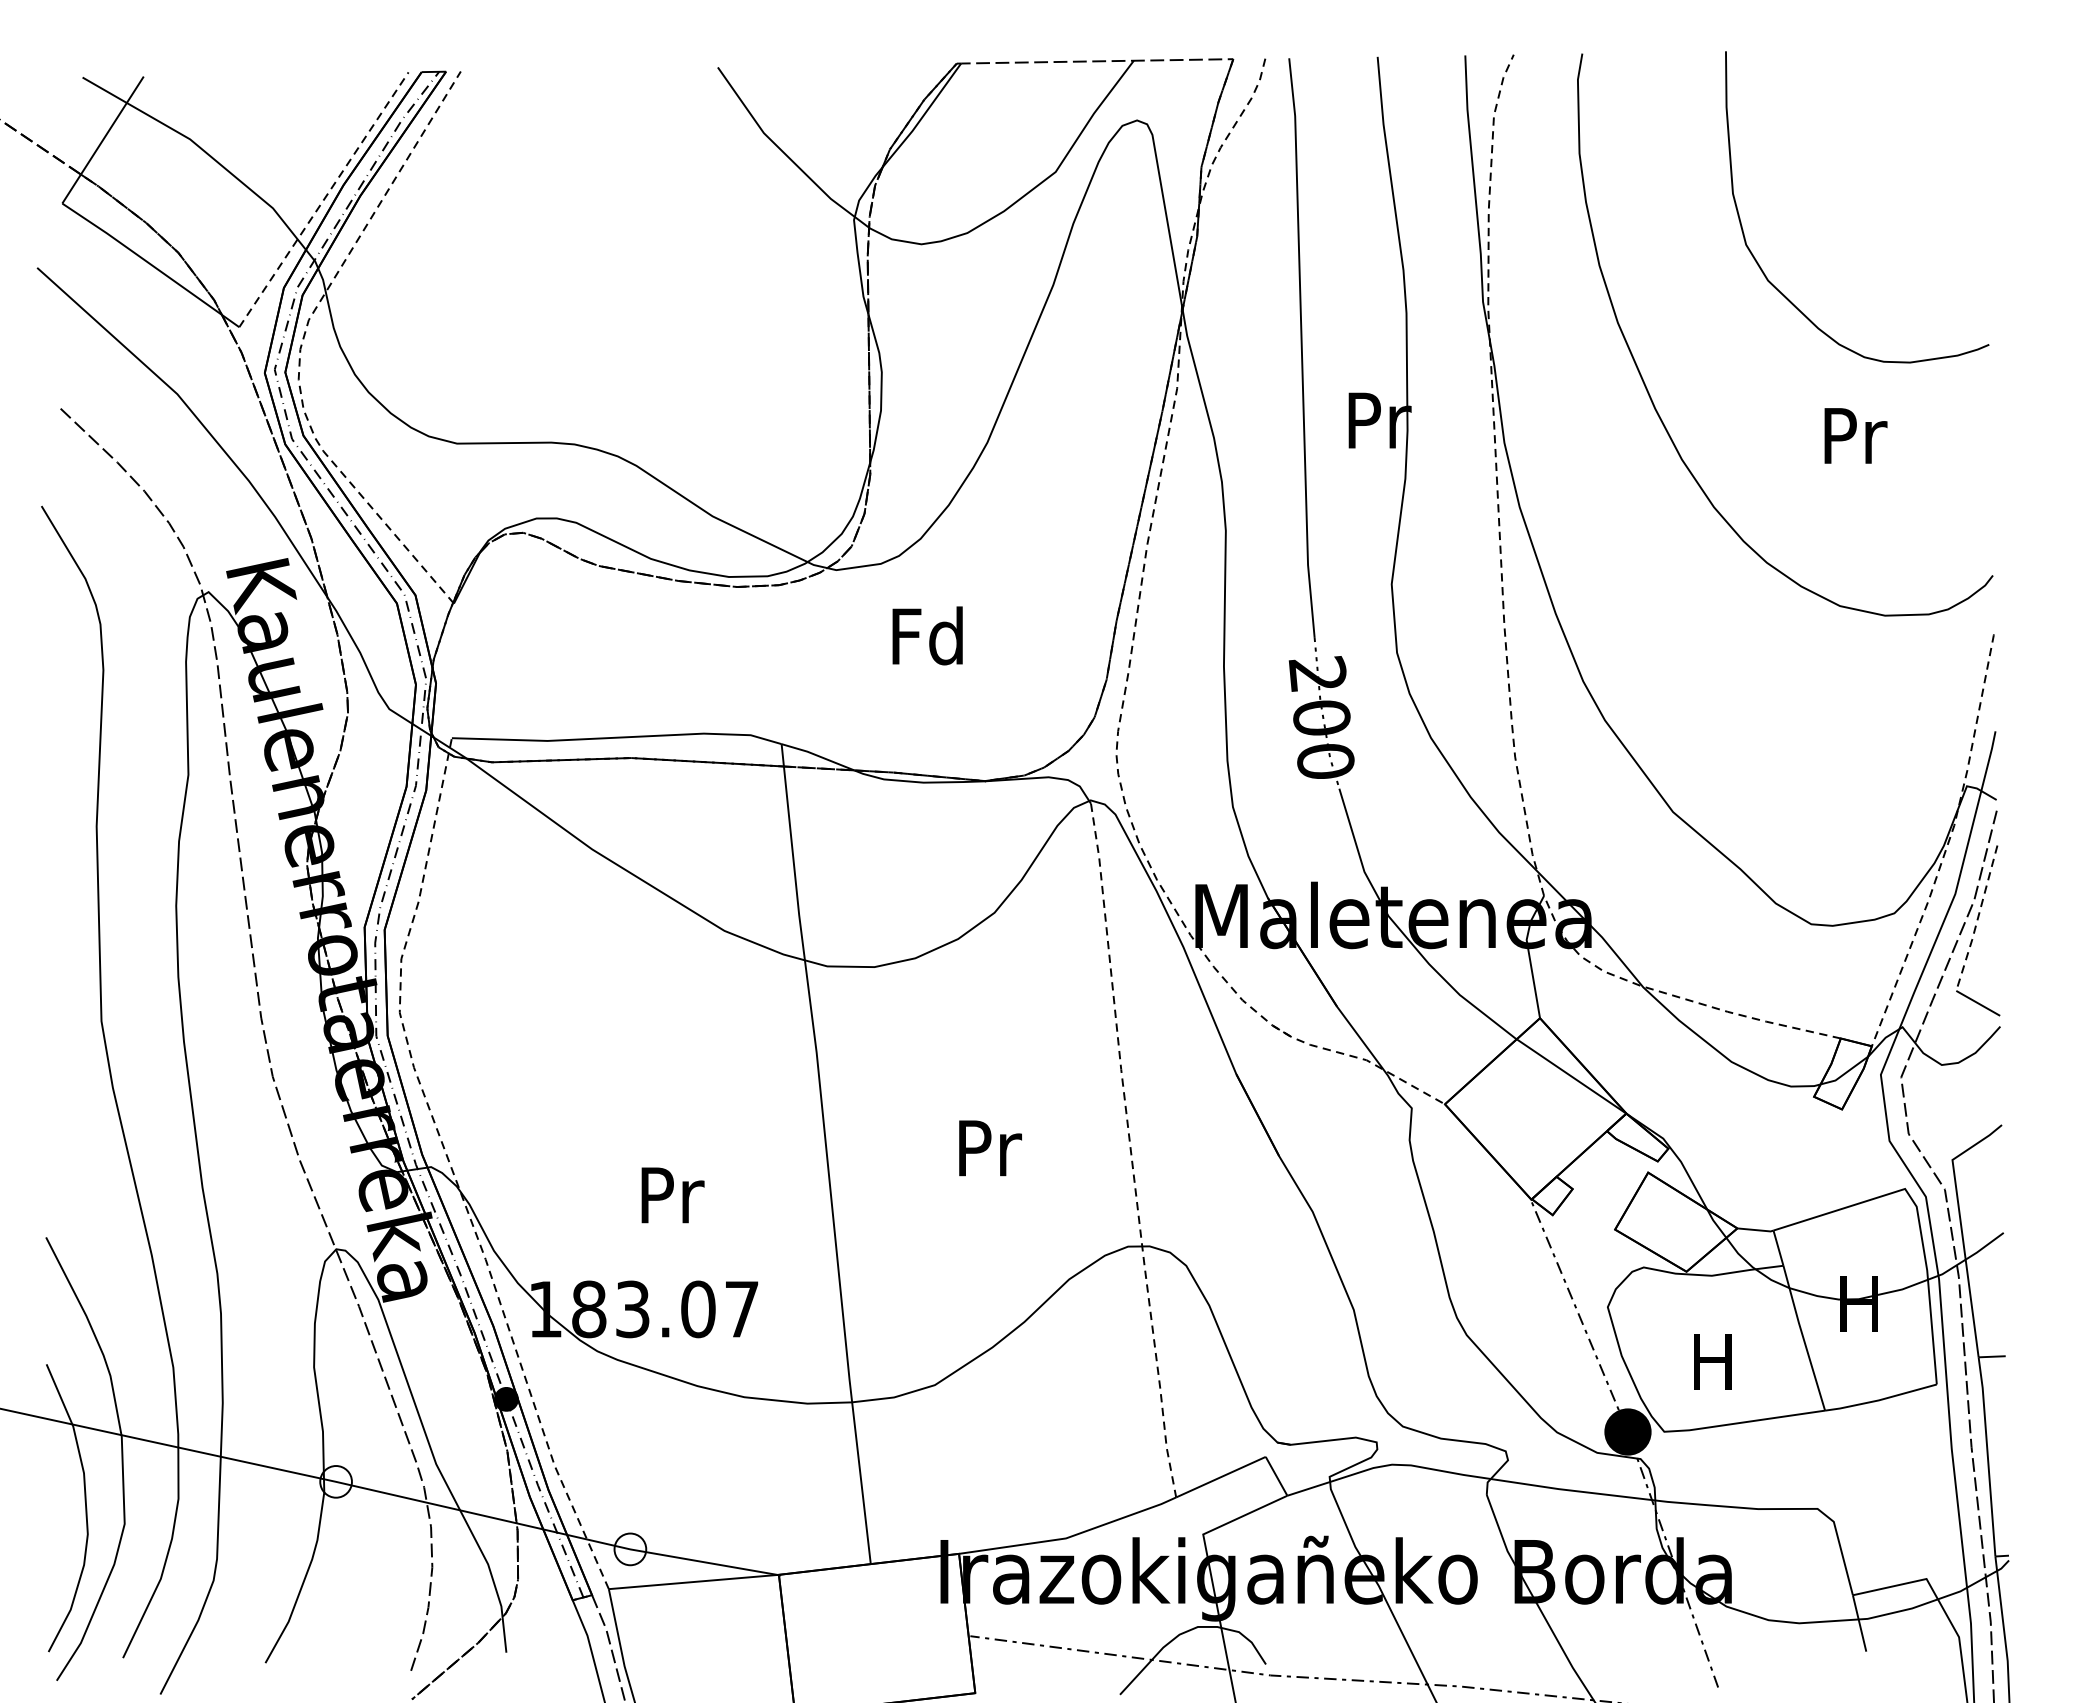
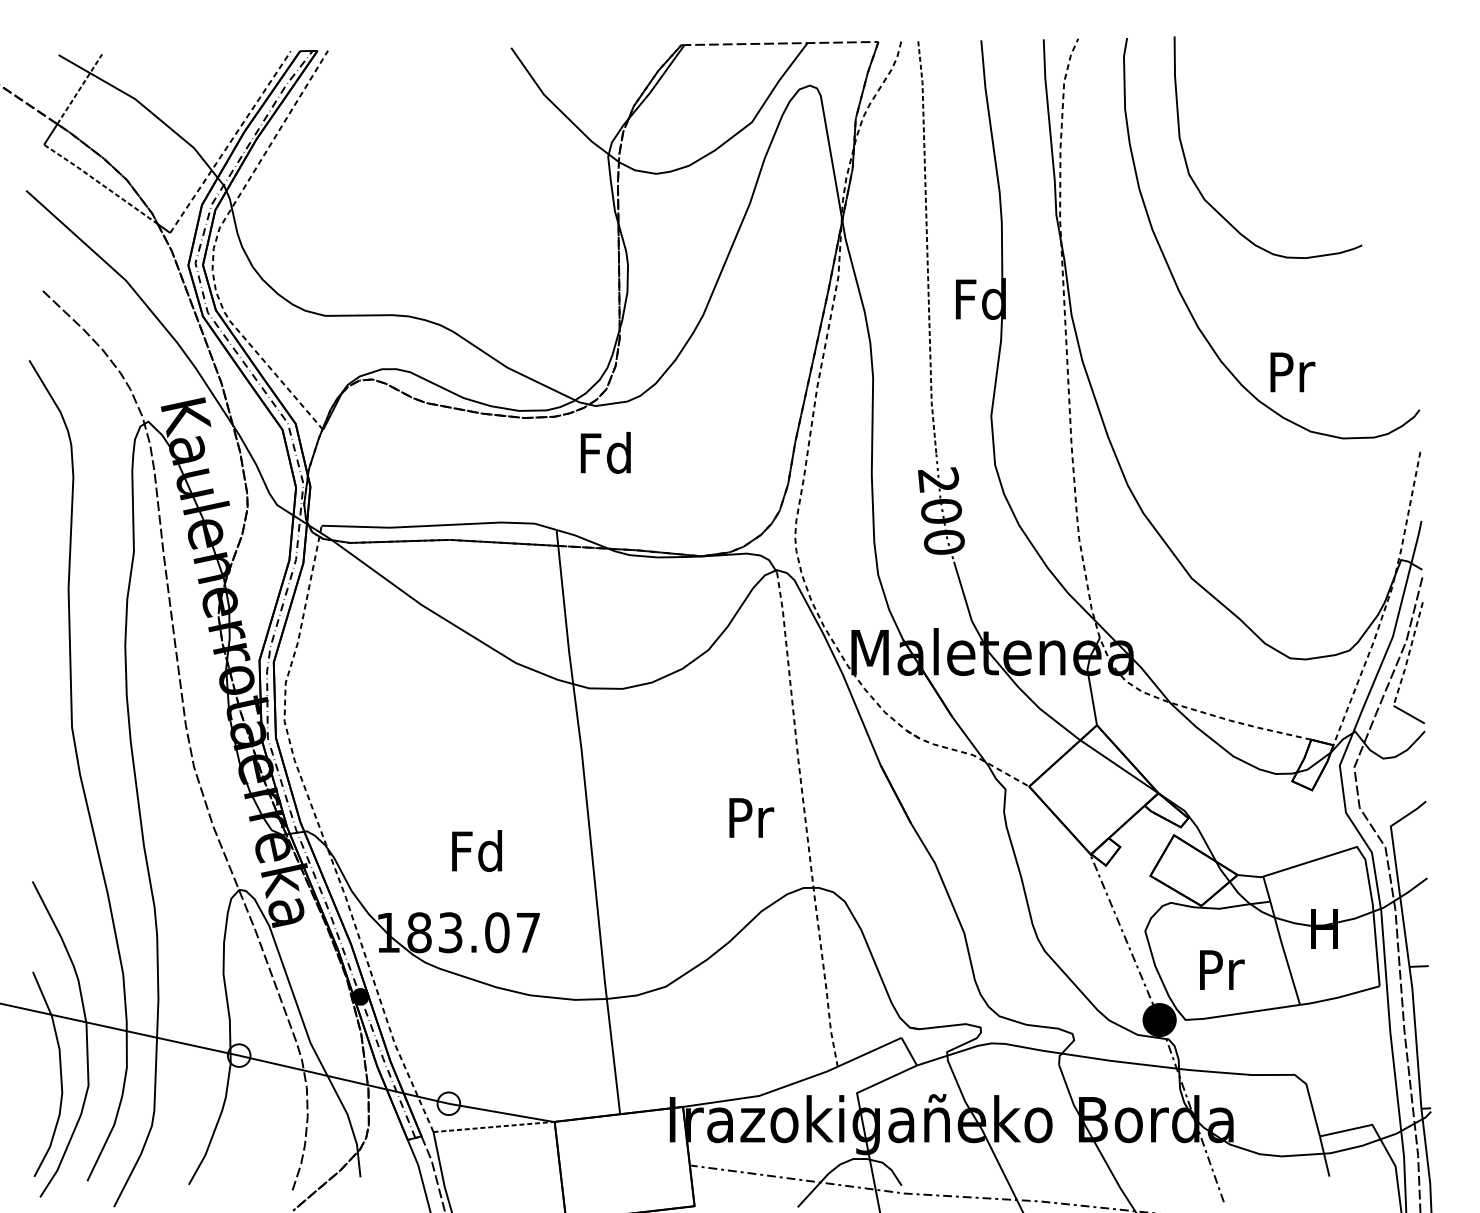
line: (112, 125) -> (79, 89), solid -> dashed
line: (141, 257) -> (100, 183), solid -> dashed
curve: (1761, 267) -> (1199, 190), moved
line: (1301, 348) -> (927, 248), solid -> dashed
text: (1377, 419) -> (981, 298), Pr -> Fd
text: (1855, 435) -> (1292, 372), moved
text: (927, 635) -> (605, 452), moved
text: (990, 1148) -> (751, 818), moved
text: (670, 1194) -> (477, 850), Pr -> Fd
text: (1715, 1361) -> (1222, 969), H -> Pr
line: (694, 1581) -> (494, 1126), solid -> dashed

